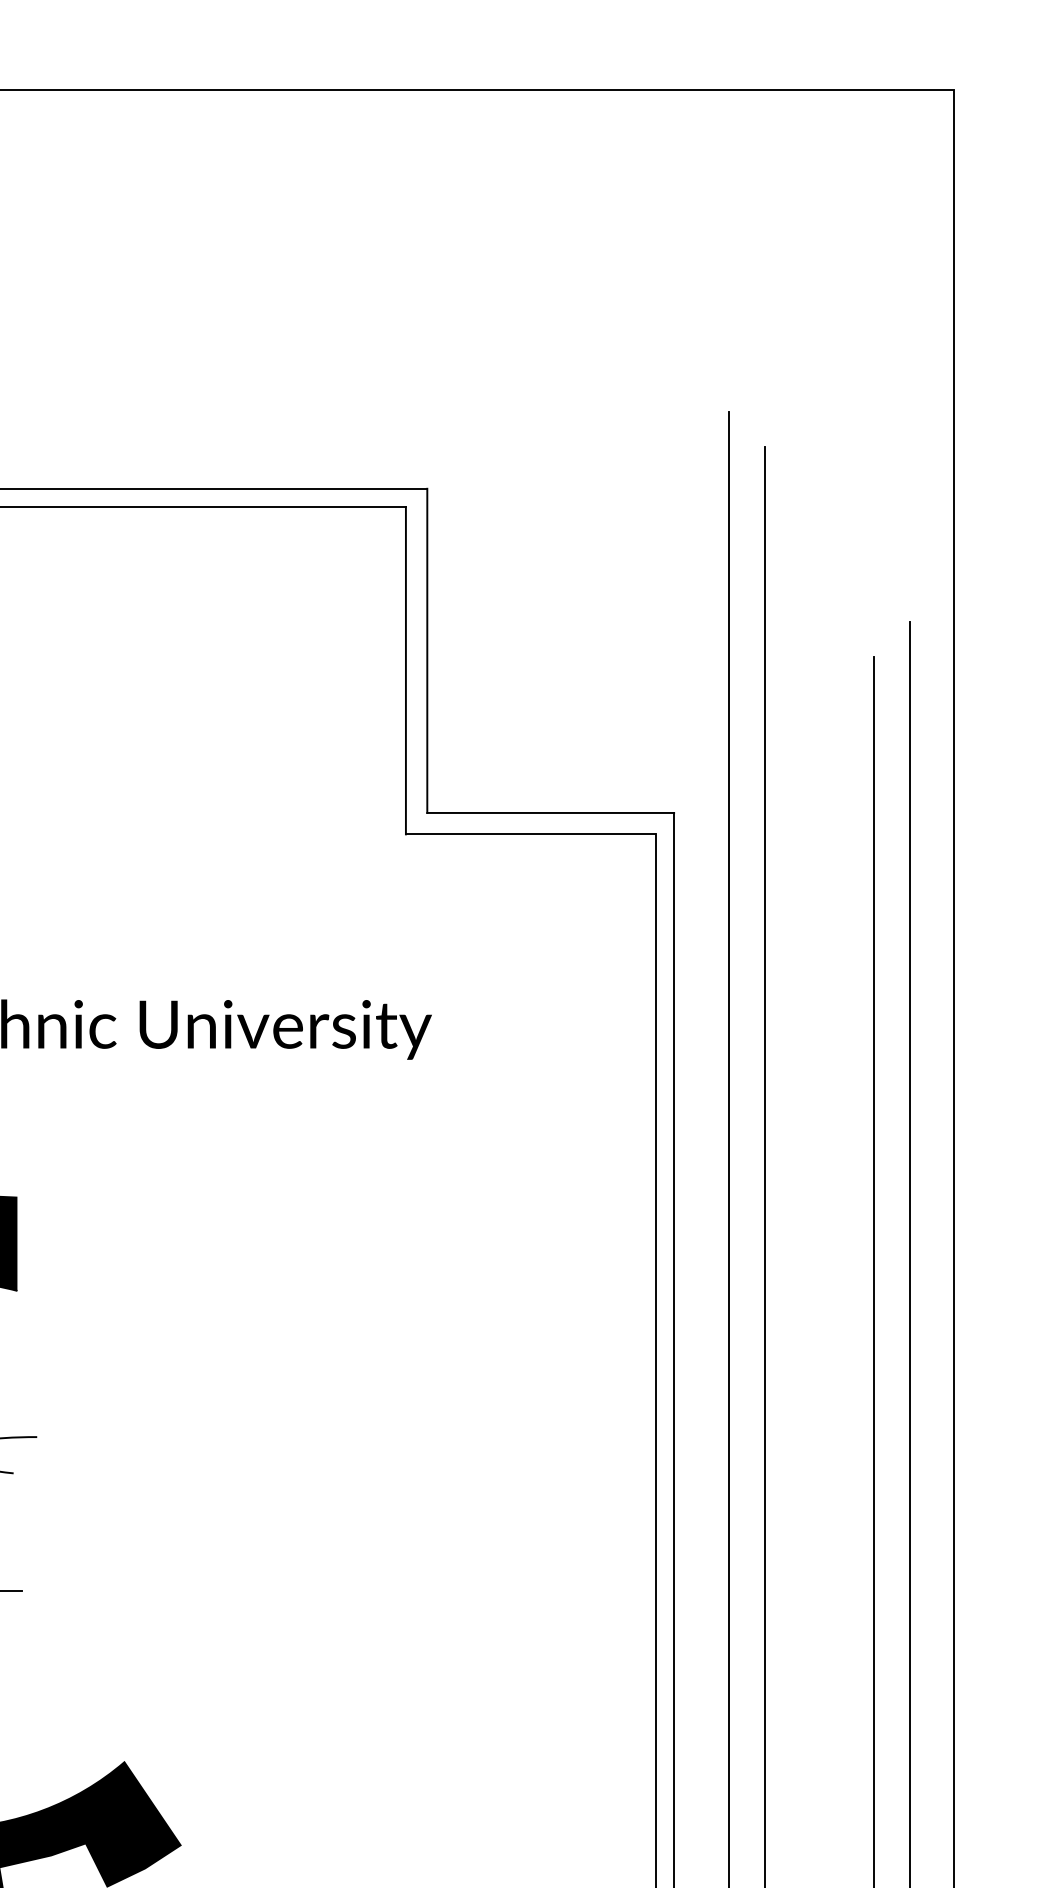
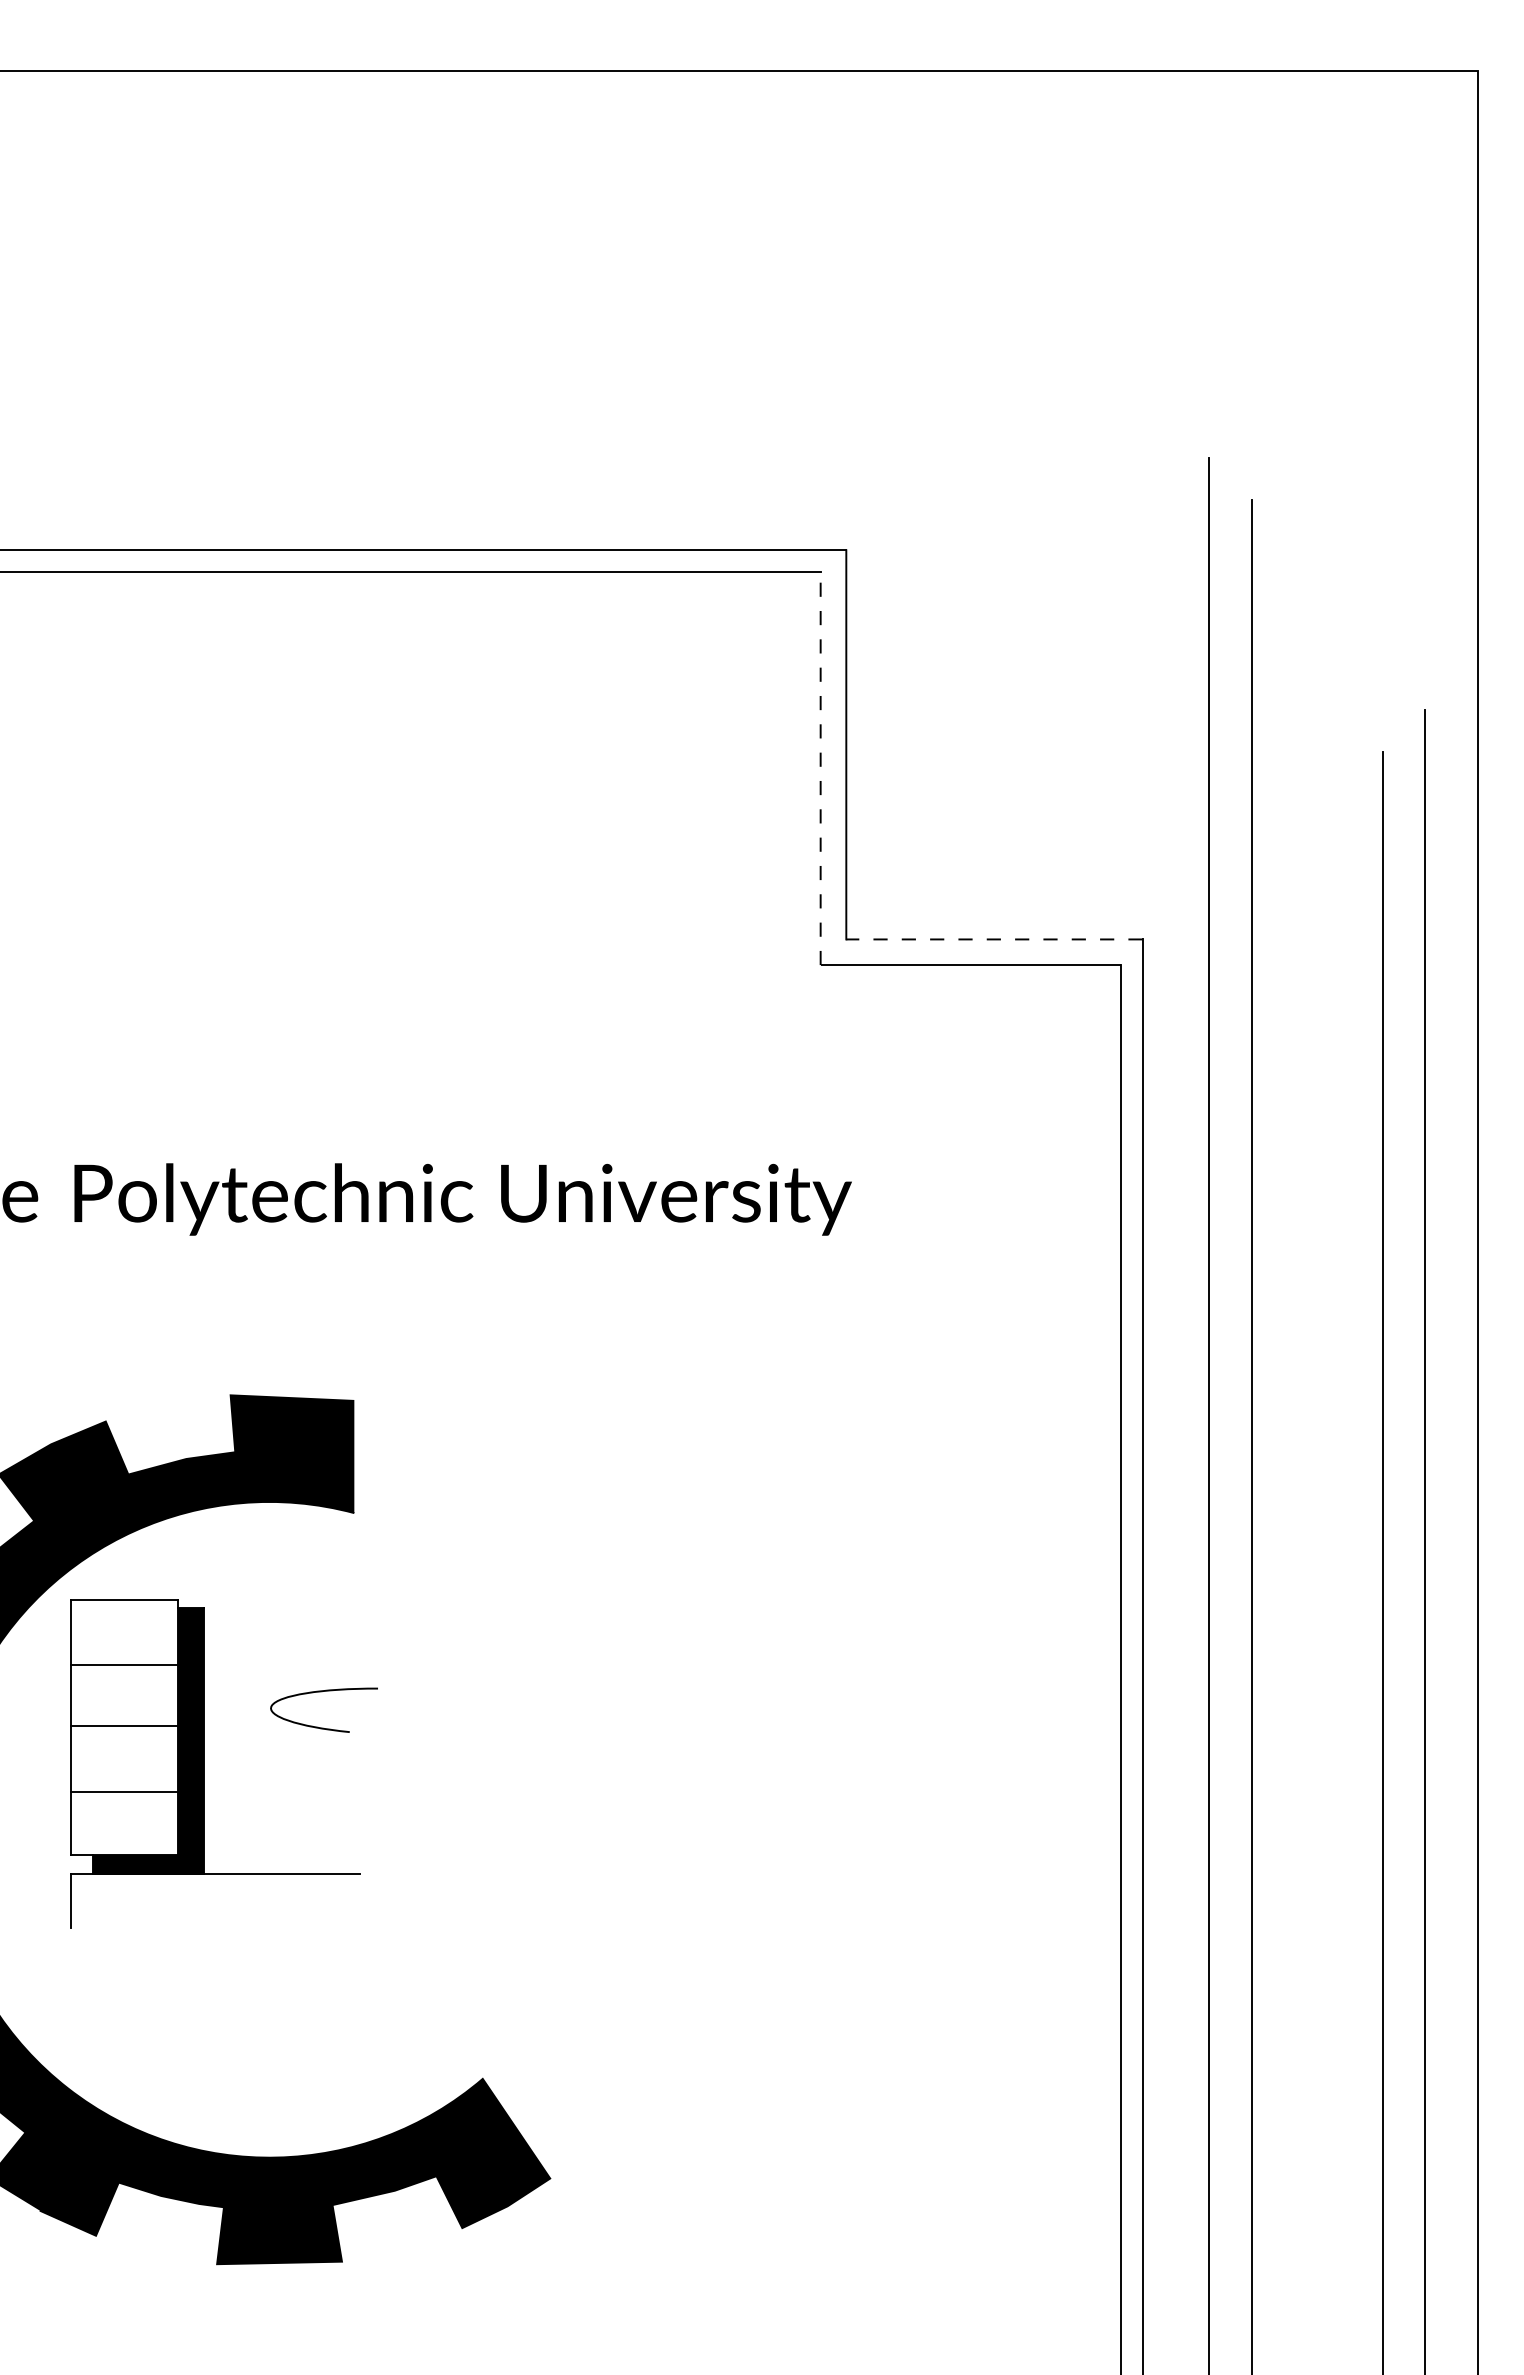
line: (405, 670) -> (820, 768), solid -> dashed
line: (549, 813) -> (993, 939), solid -> dashed

